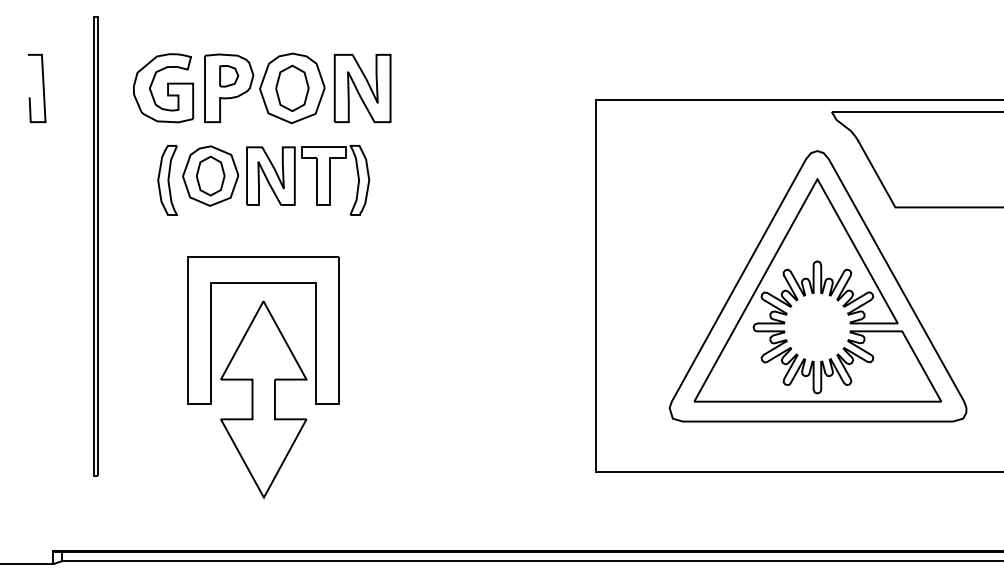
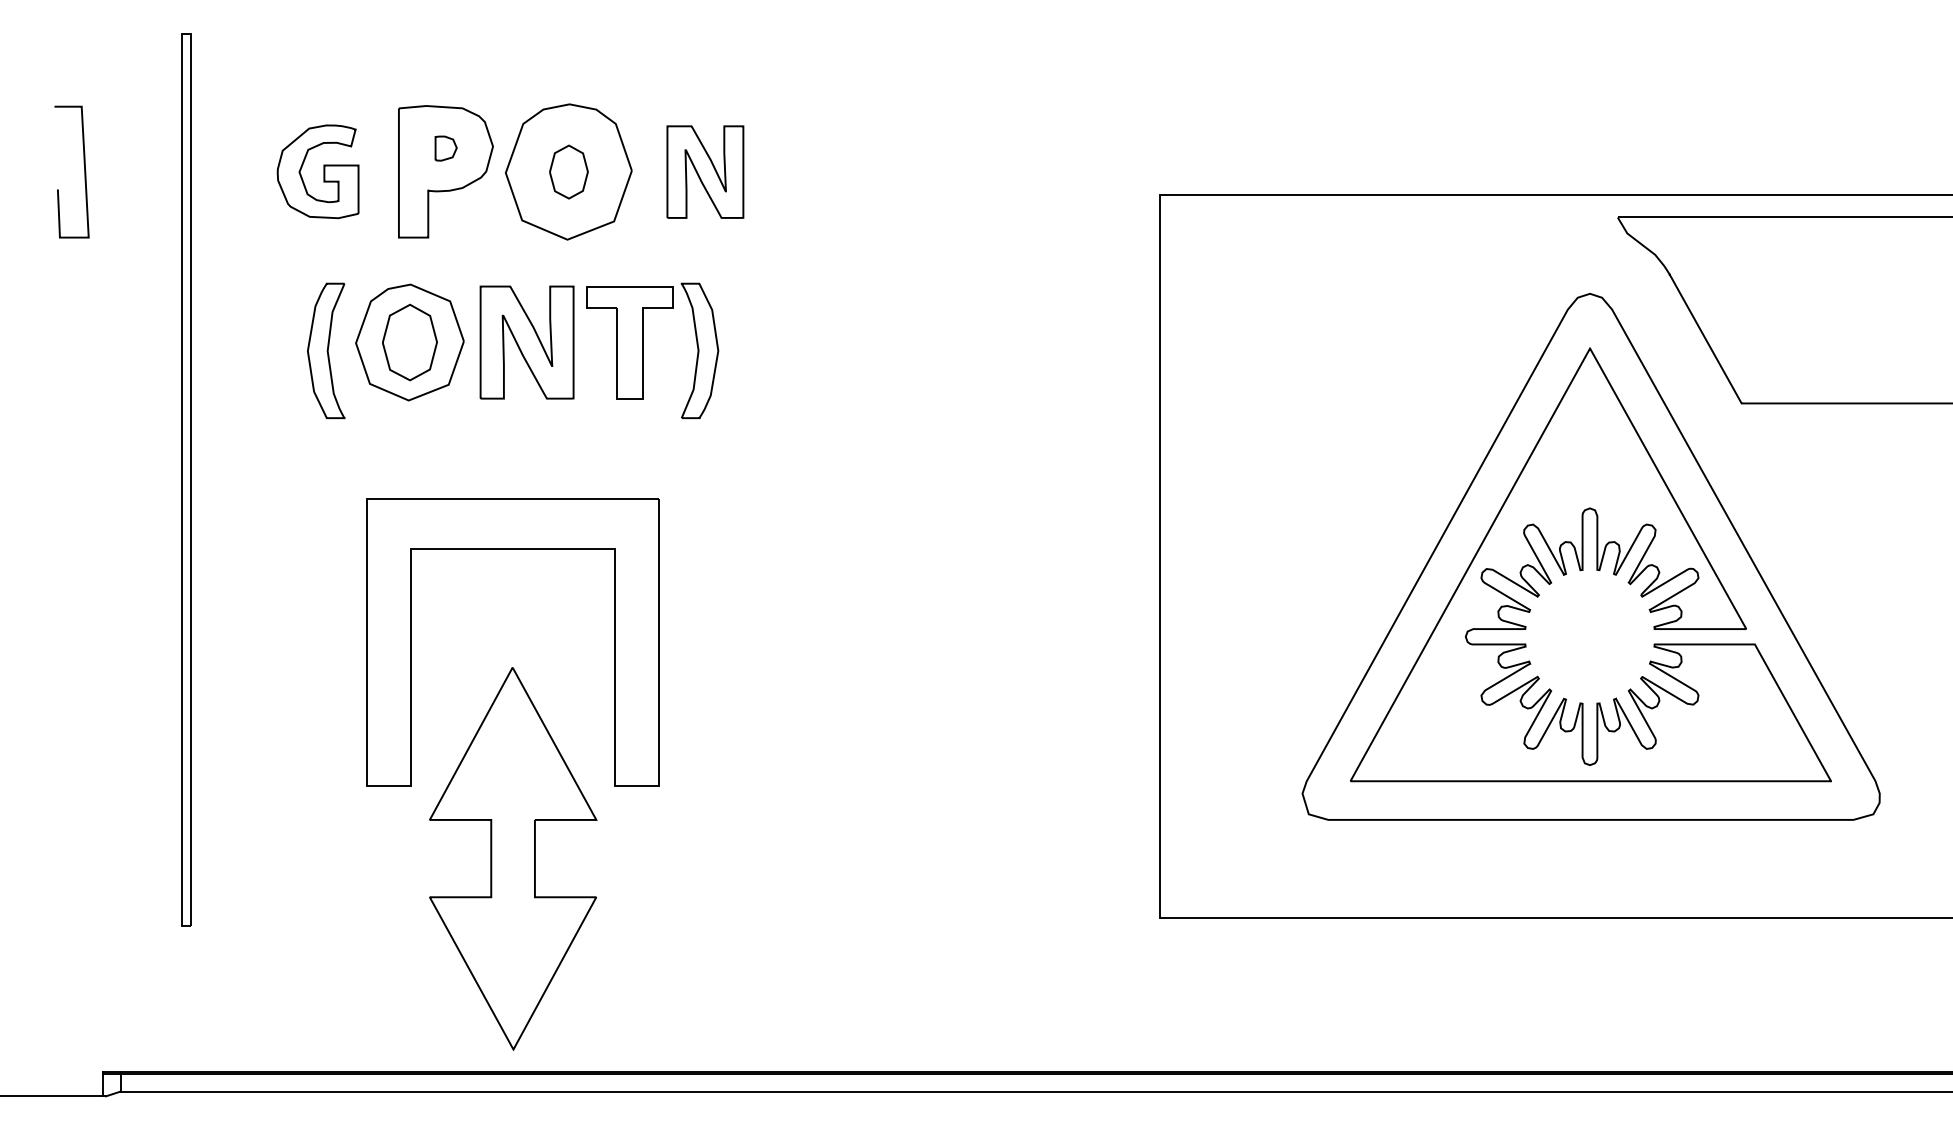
part: (229, 76) -> (446, 148), size x0.6
part: (163, 88) -> (318, 172), size x0.7
part: (292, 88) -> (569, 172), size x0.6
part: (362, 88) -> (705, 172), size x0.7
part: (263, 399) -> (512, 858), moved

